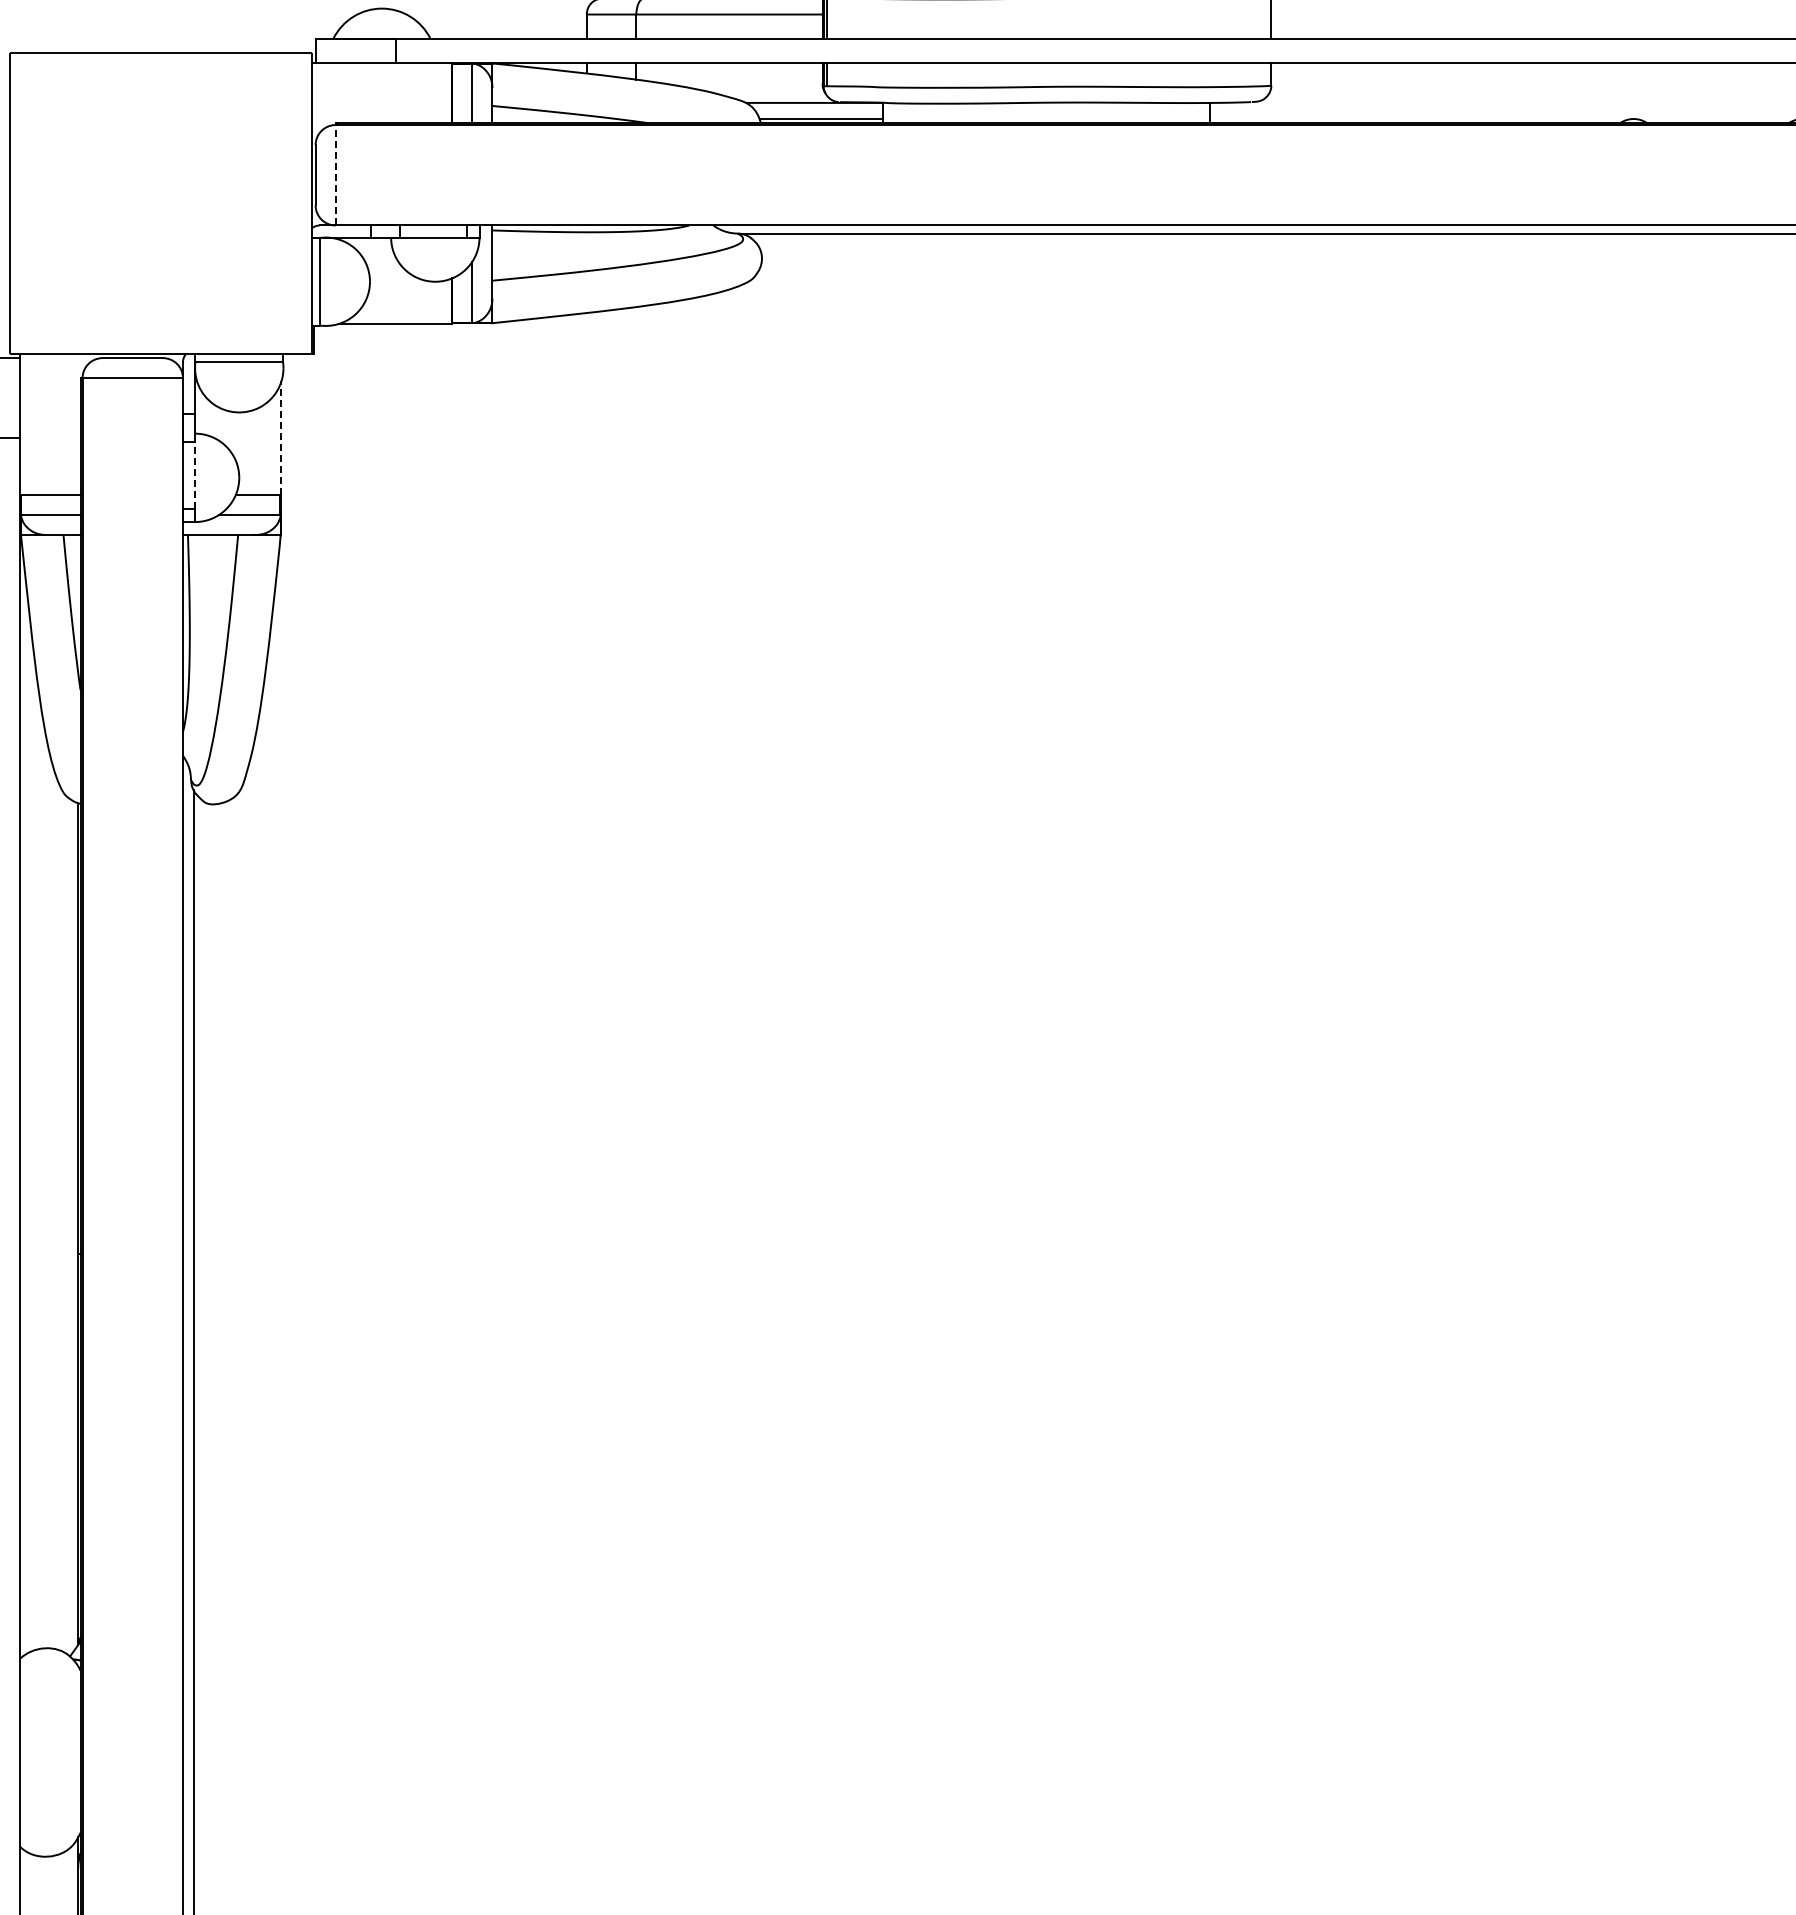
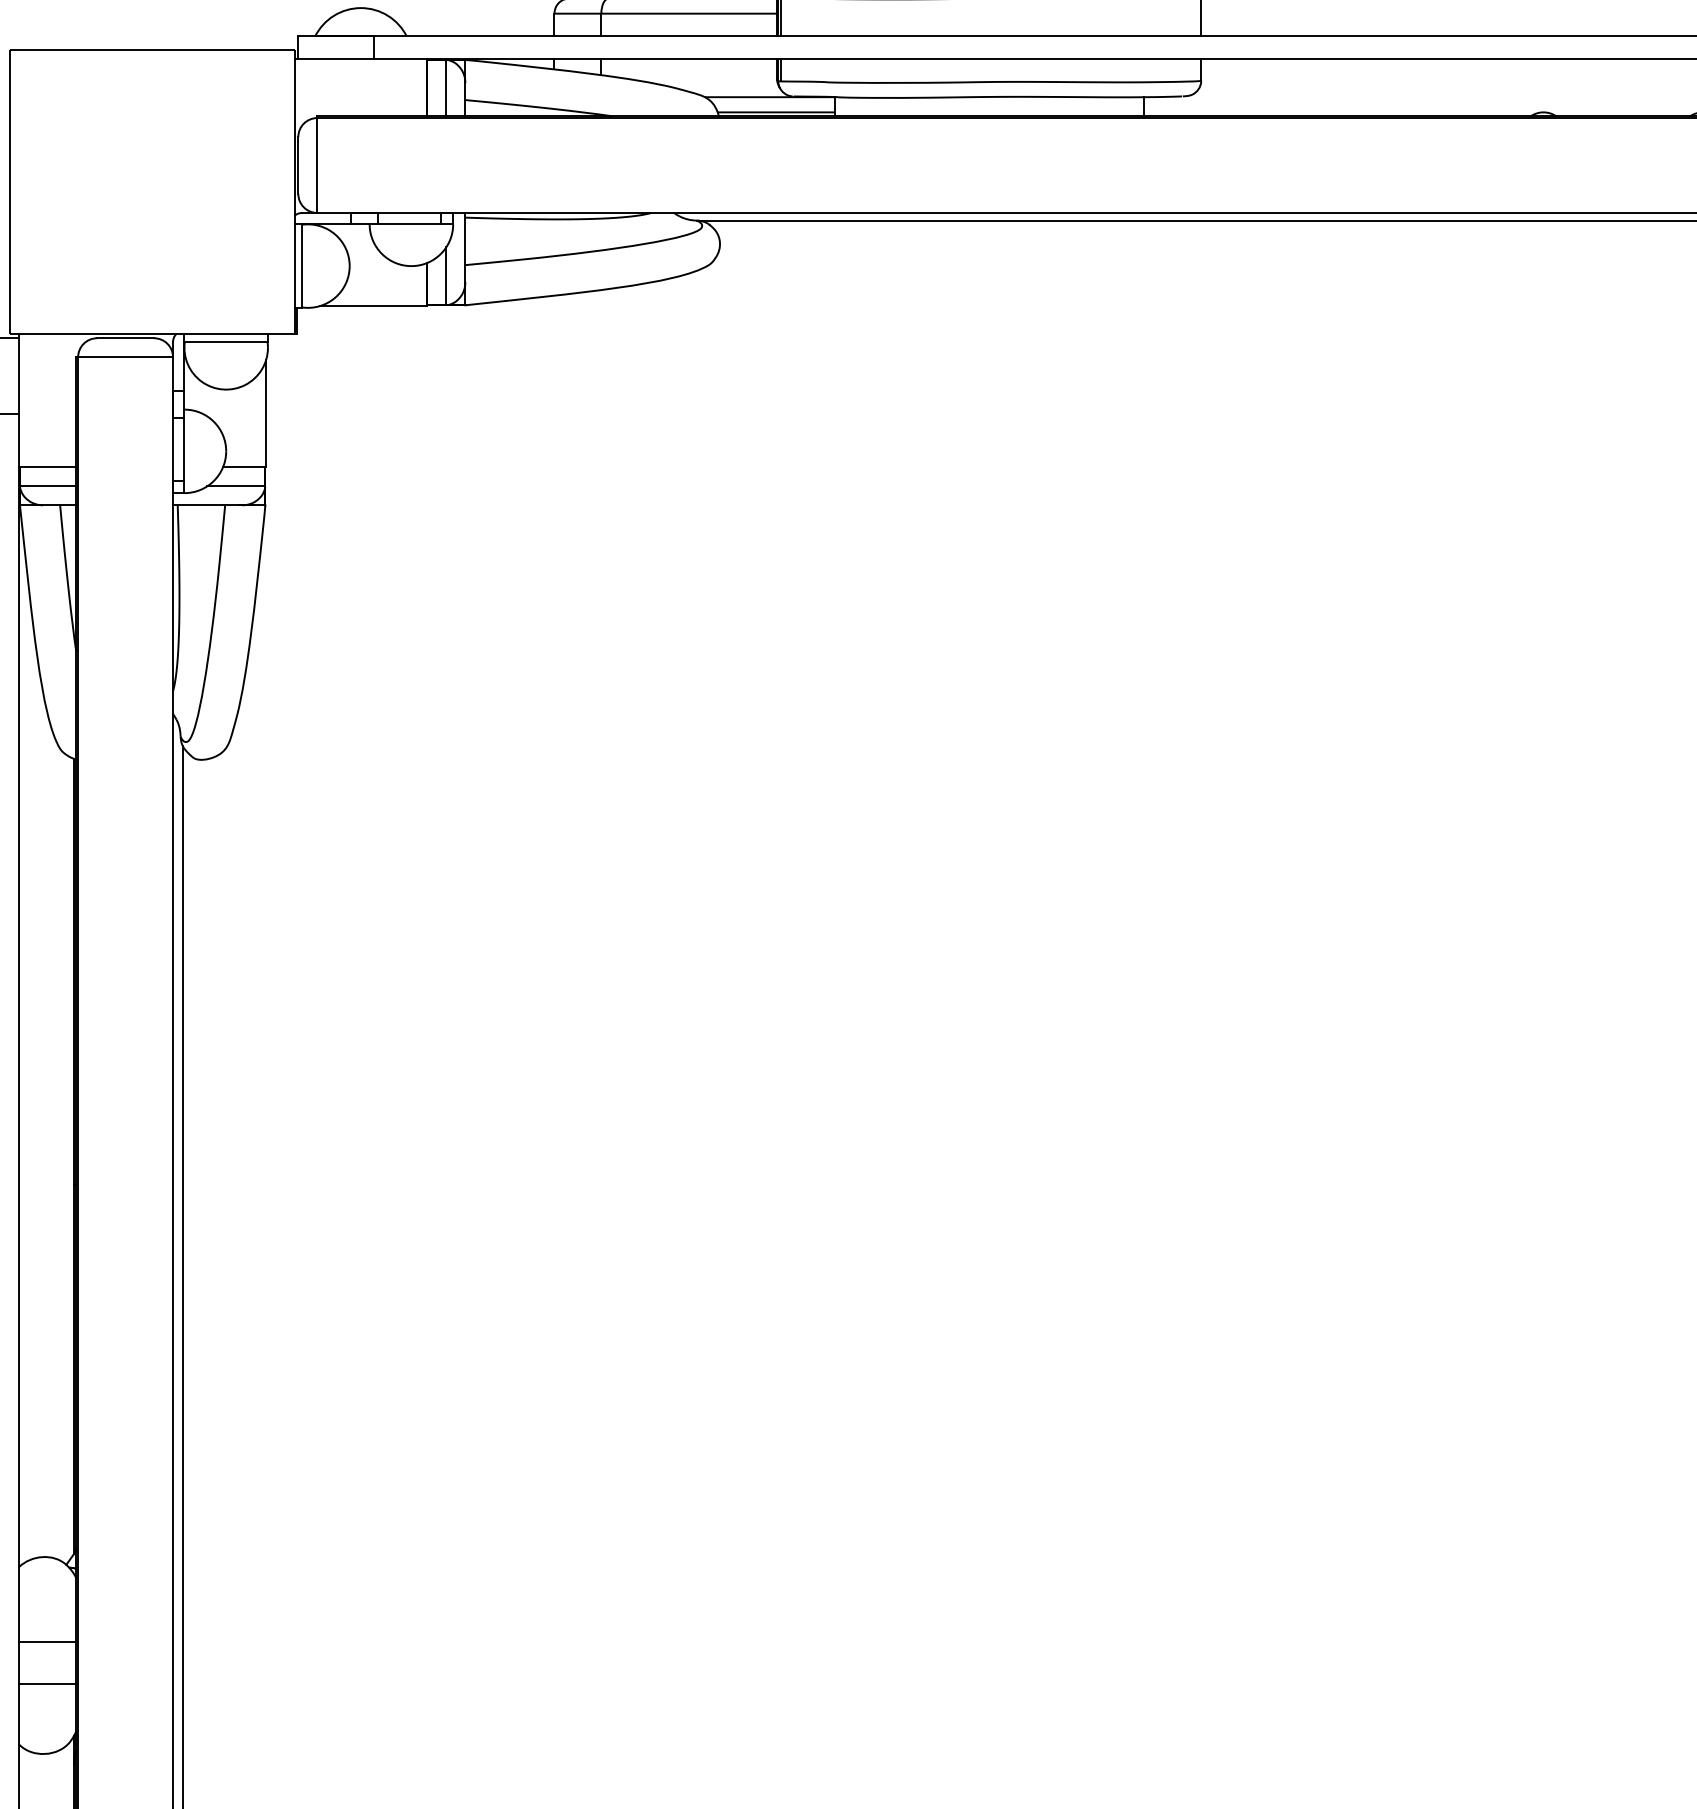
line: (335, 174) -> (317, 164), dashed -> solid
line: (281, 438) -> (266, 414), dashed -> solid
line: (195, 475) -> (184, 449), dashed -> solid
line: (50, 1738) -> (47, 1642), added
line: (50, 1782) -> (47, 1683), added

